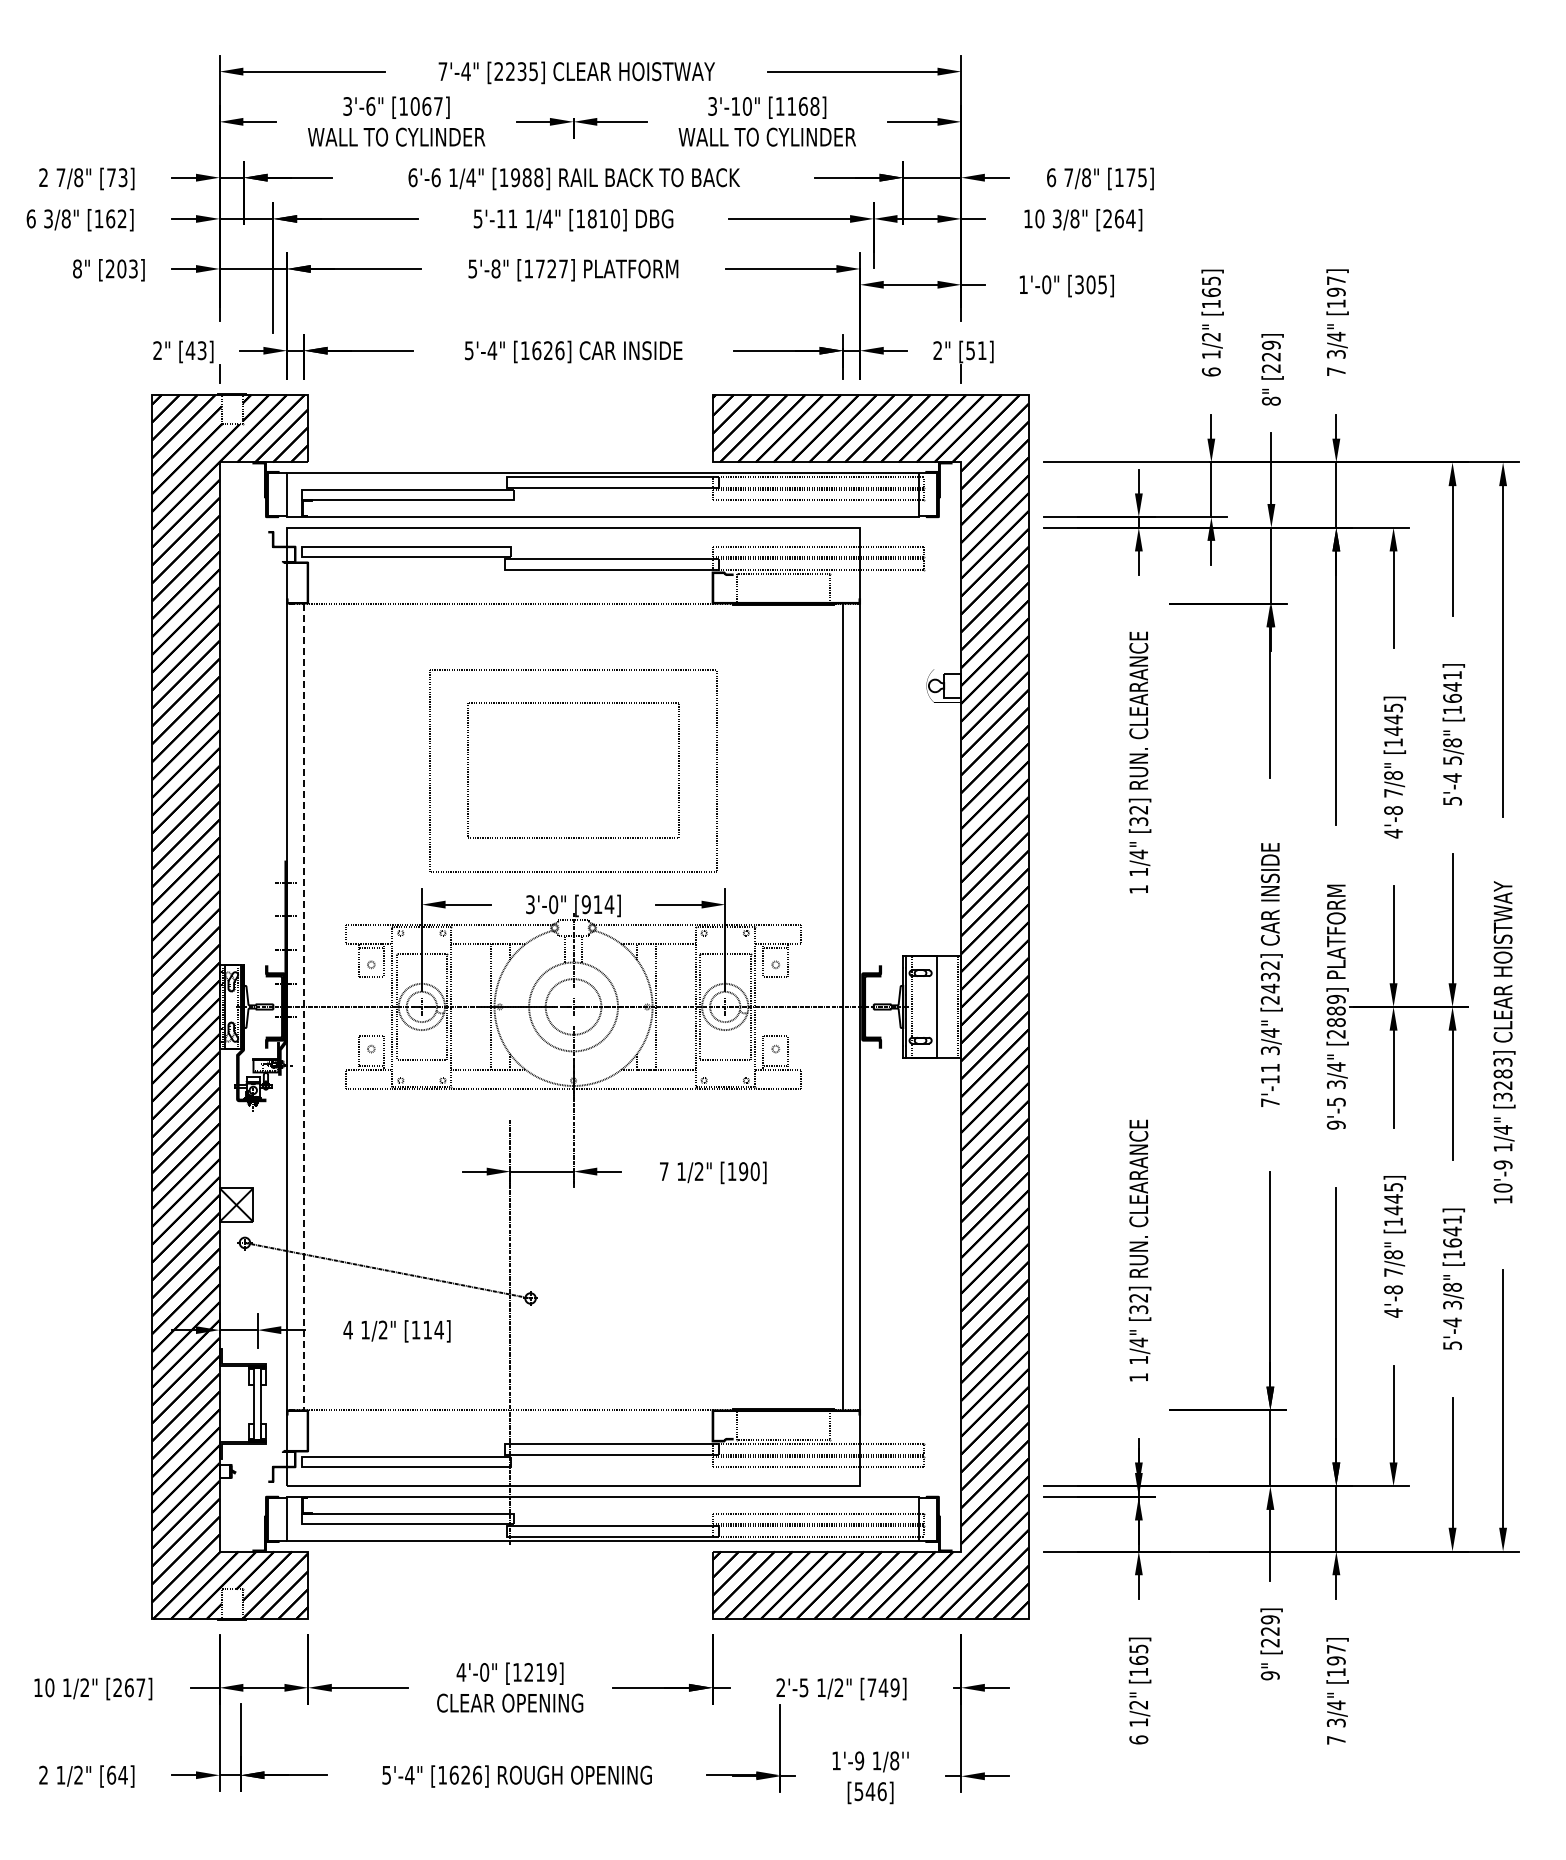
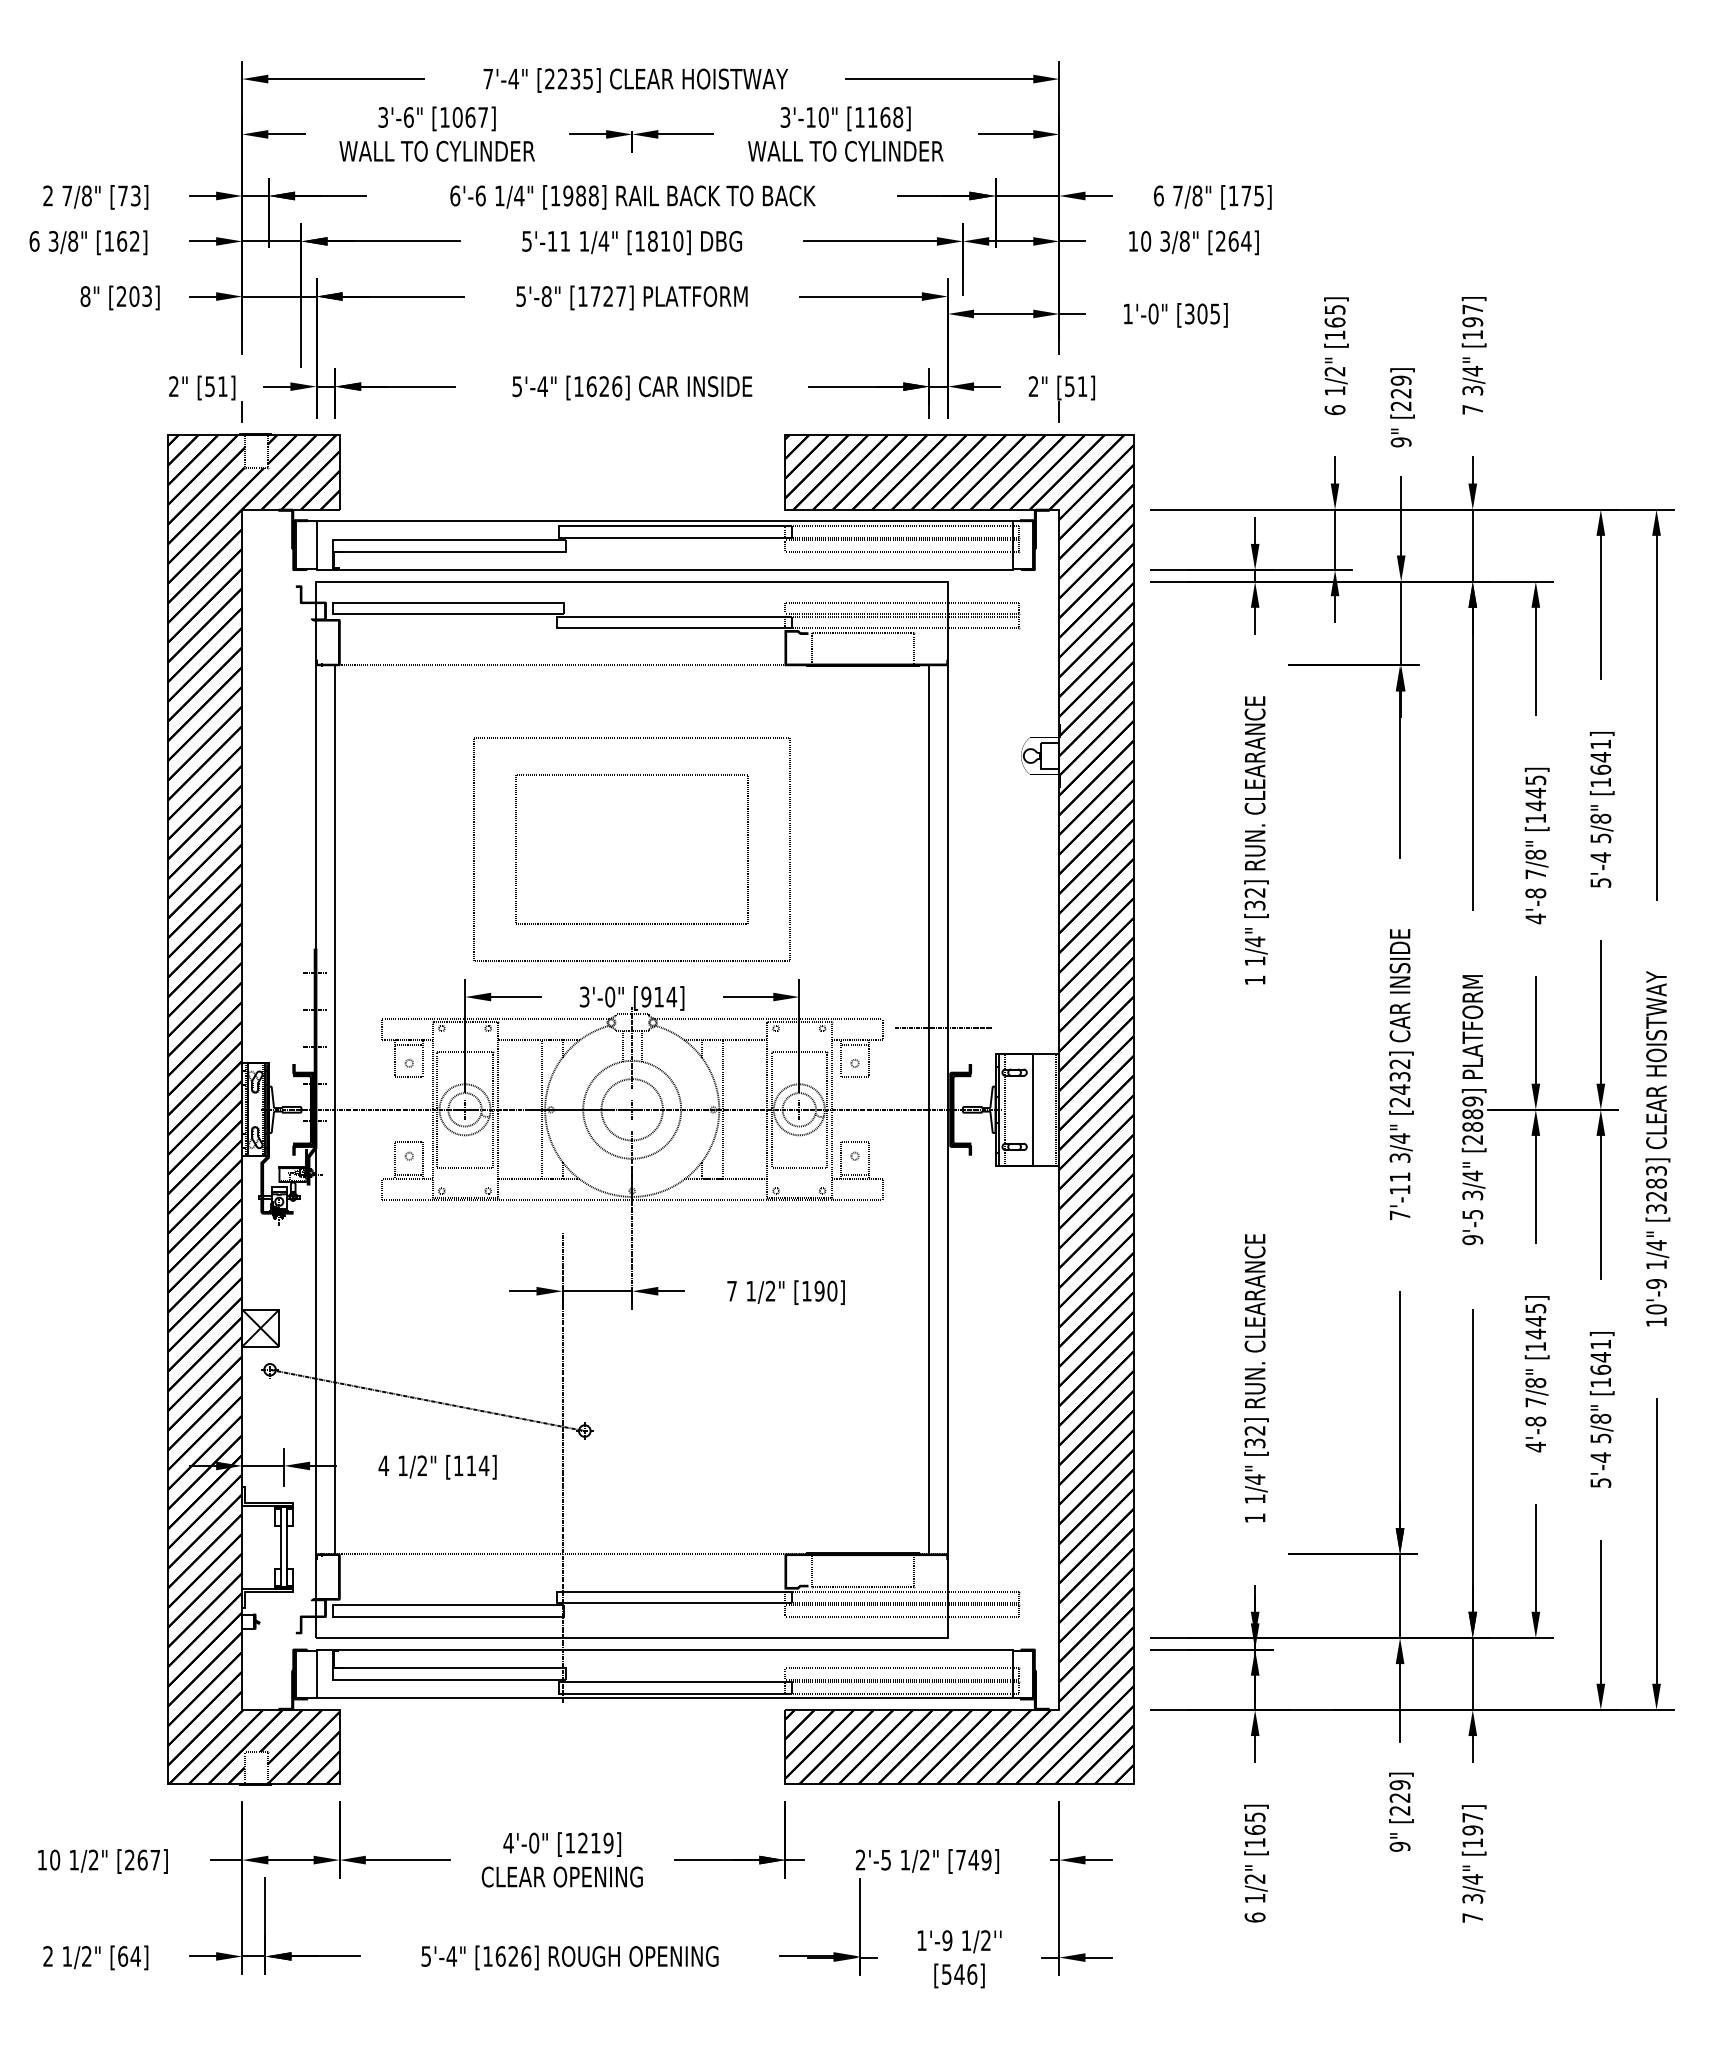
text: (195, 350) -> (215, 386), [43] -> [51]
text: (1271, 400) -> (1401, 441), 8" -> 9"
line: (855, 933) -> (942, 1028), added
line: (303, 1007) -> (334, 1110), dashed -> solid
text: (1452, 1304) -> (1600, 1437), 3/8" -> 5/8"
text: (894, 1760) -> (985, 1940), 1/8'' -> 1/2''

